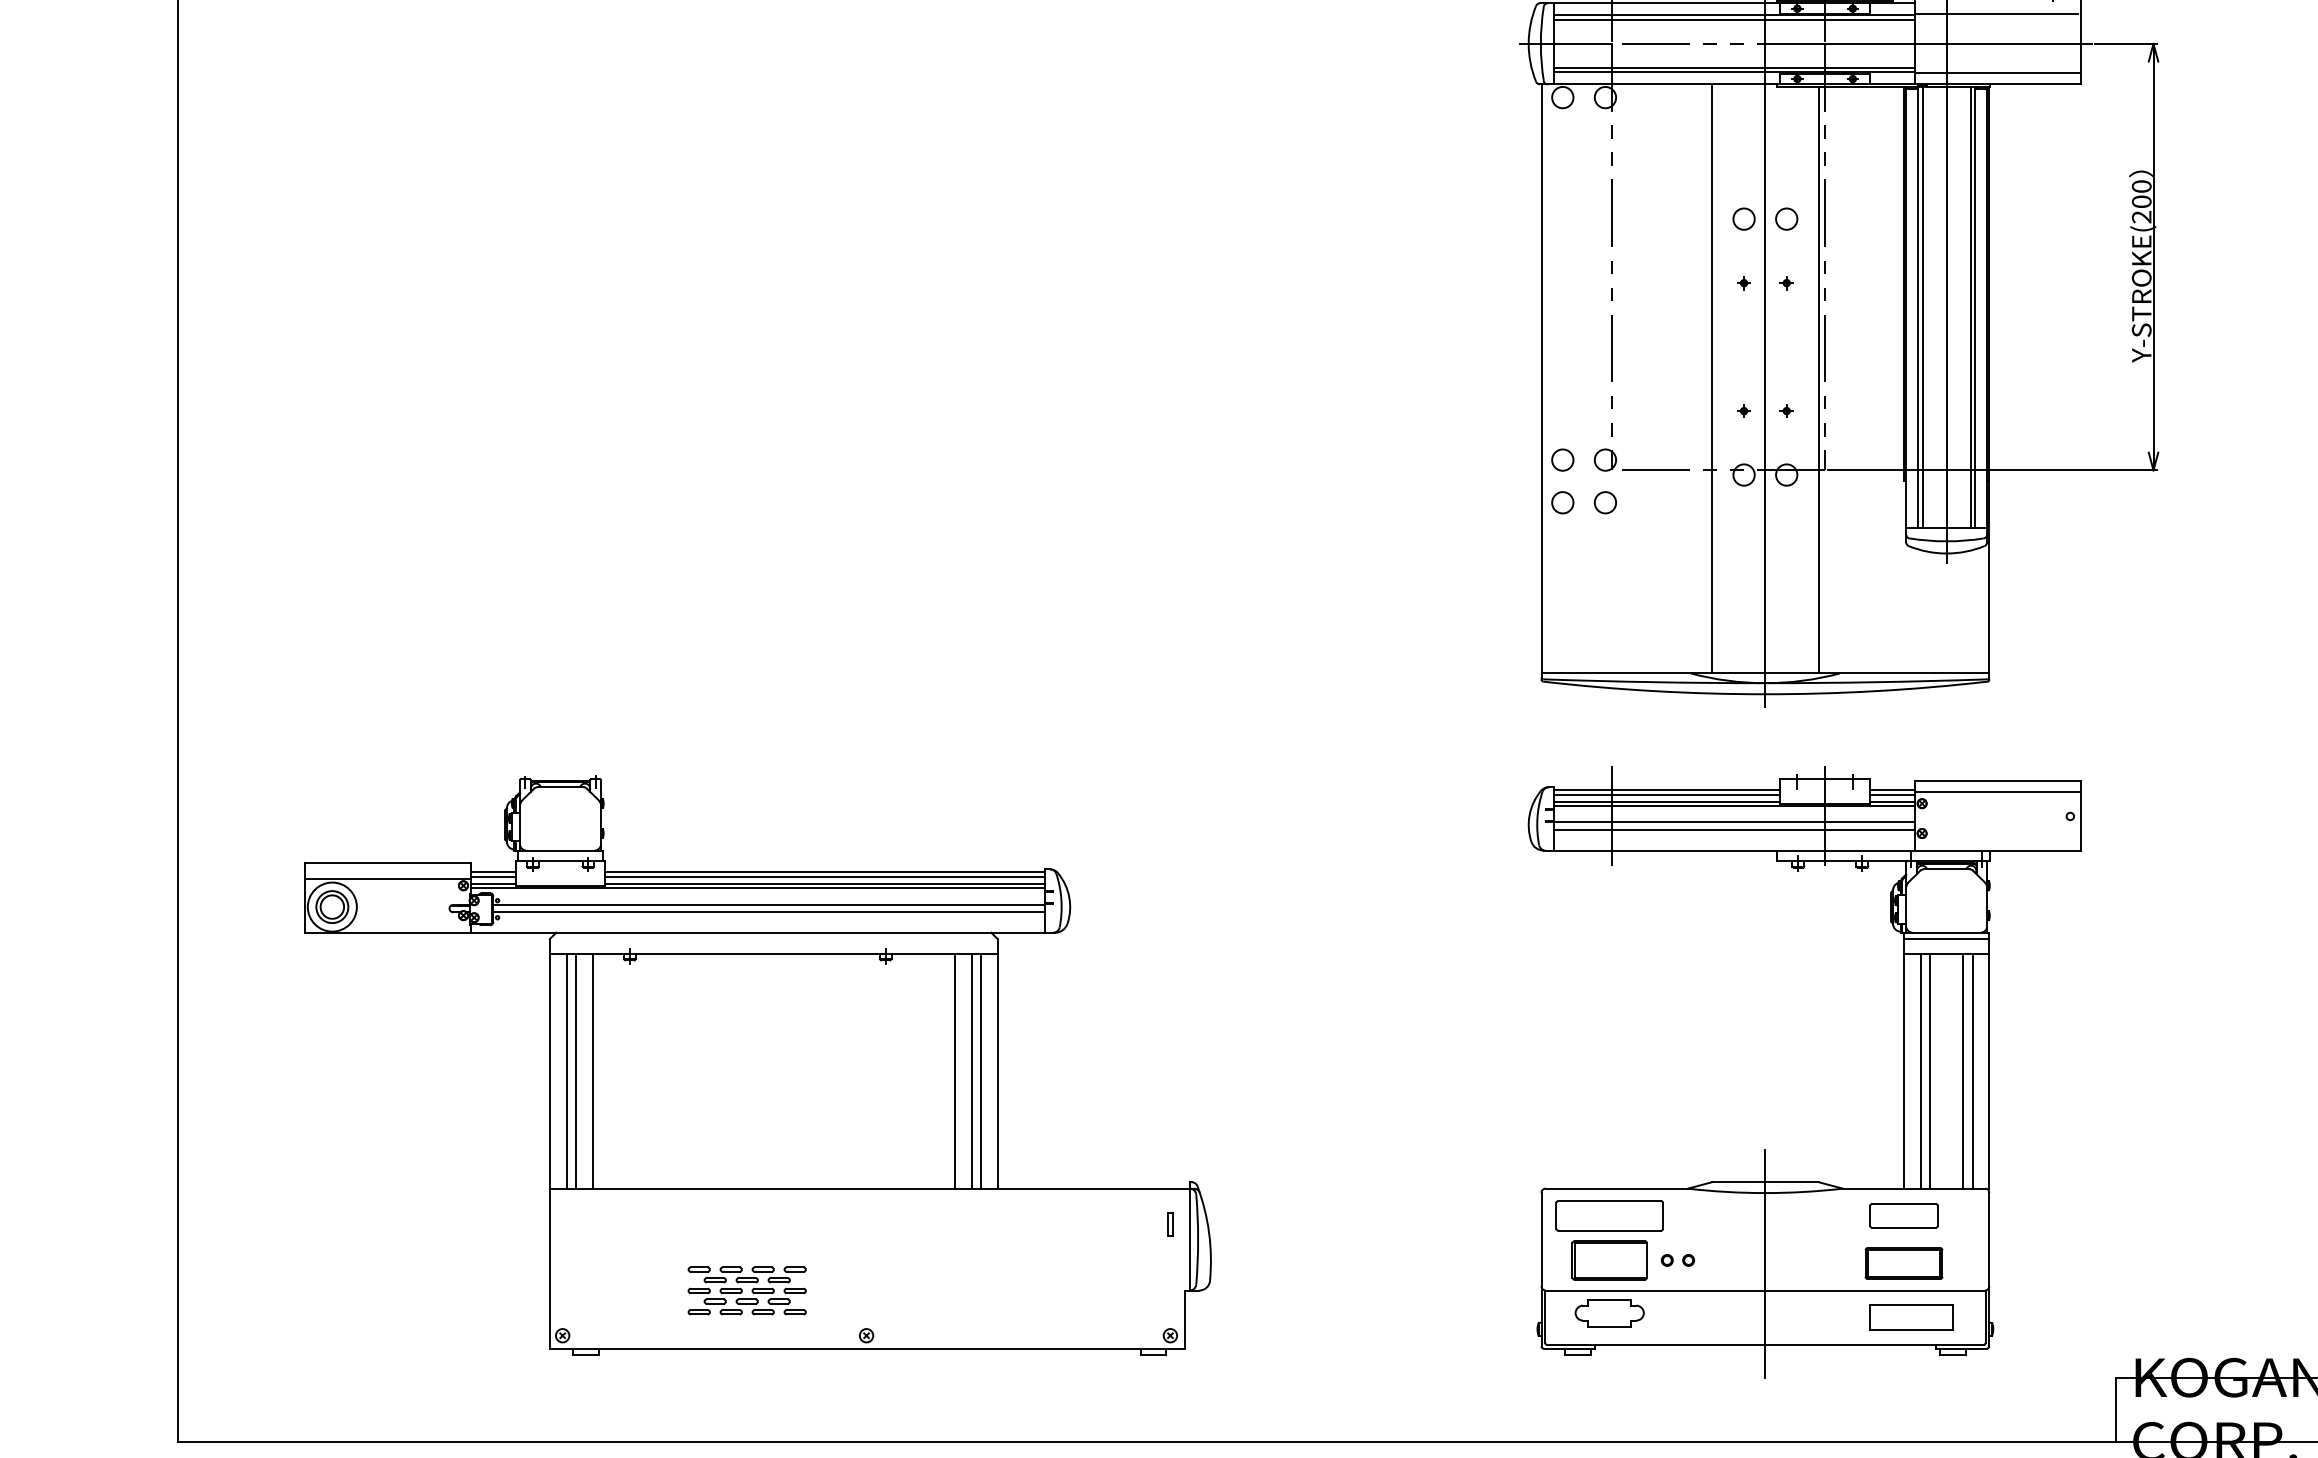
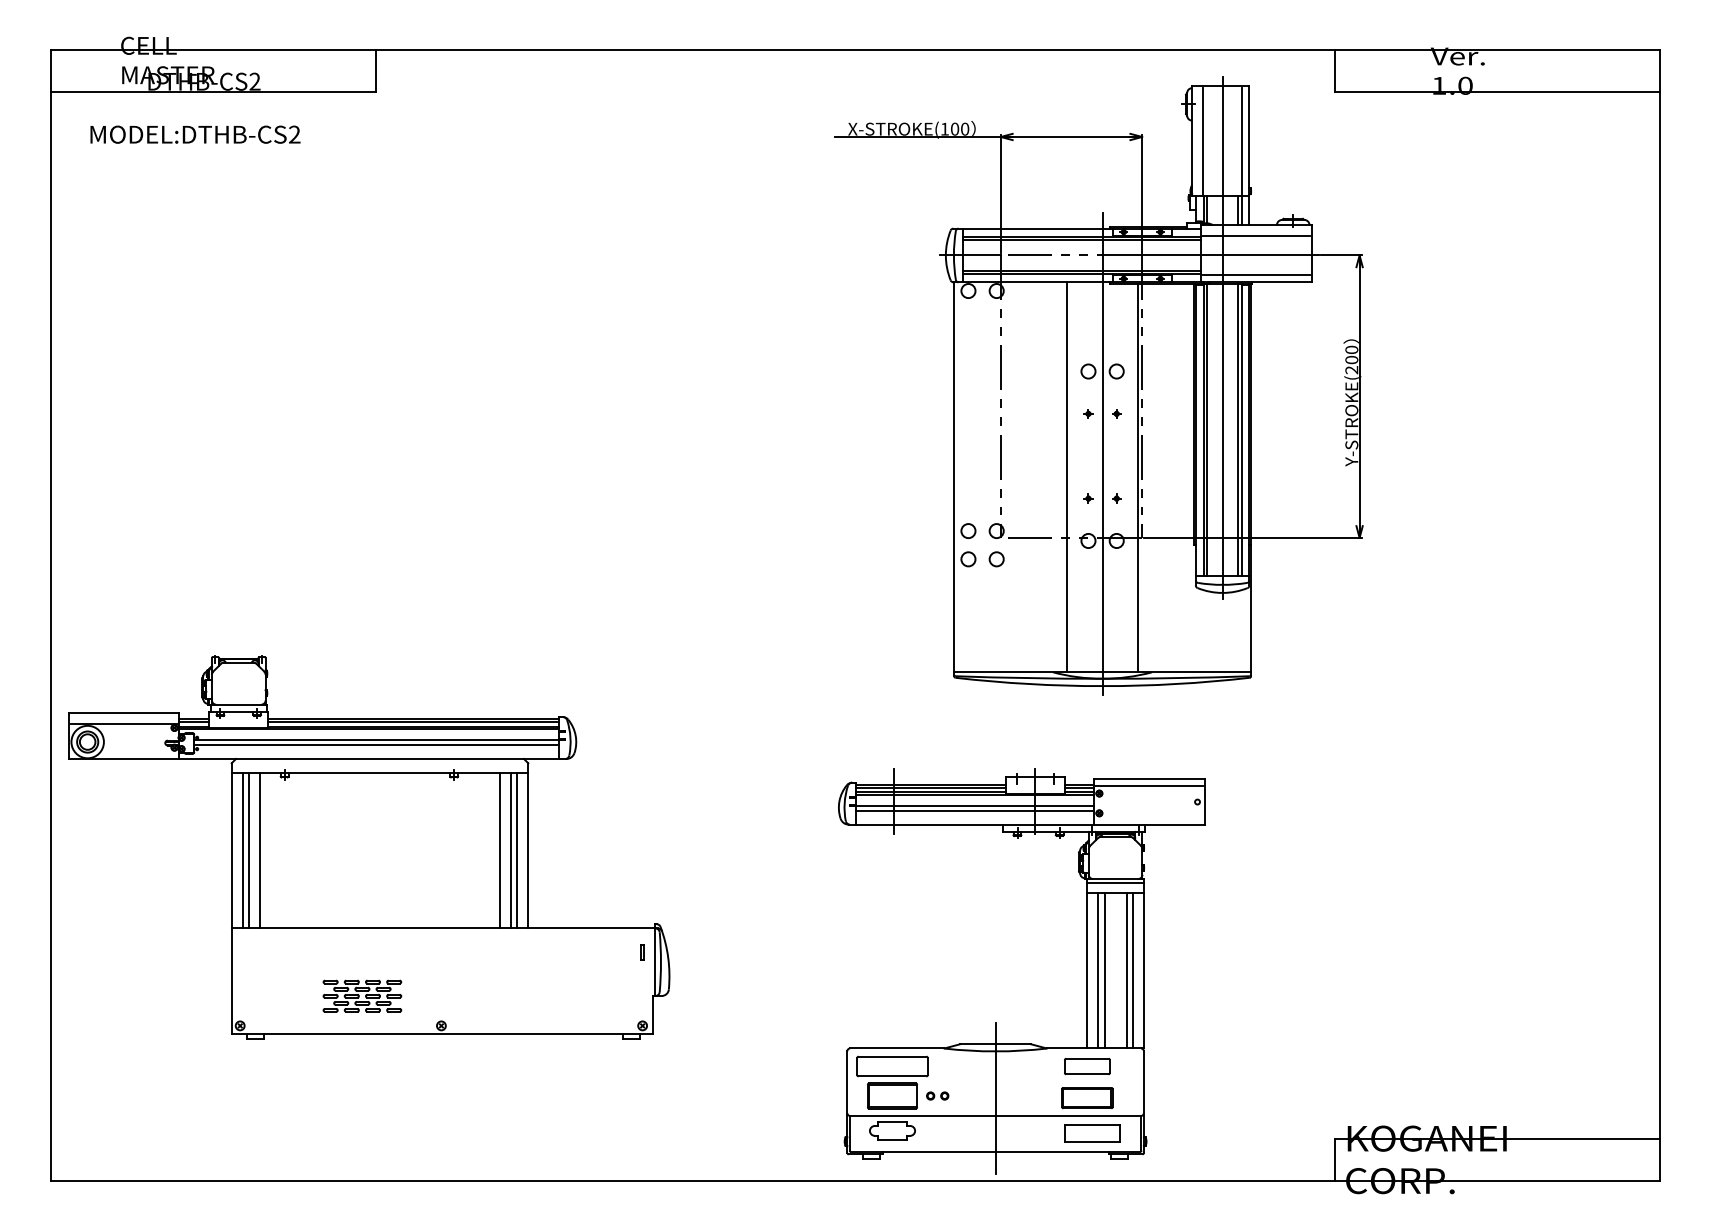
part: (757, 1066) -> (369, 847), moved
part: (1766, 1149) -> (996, 1022), moved

